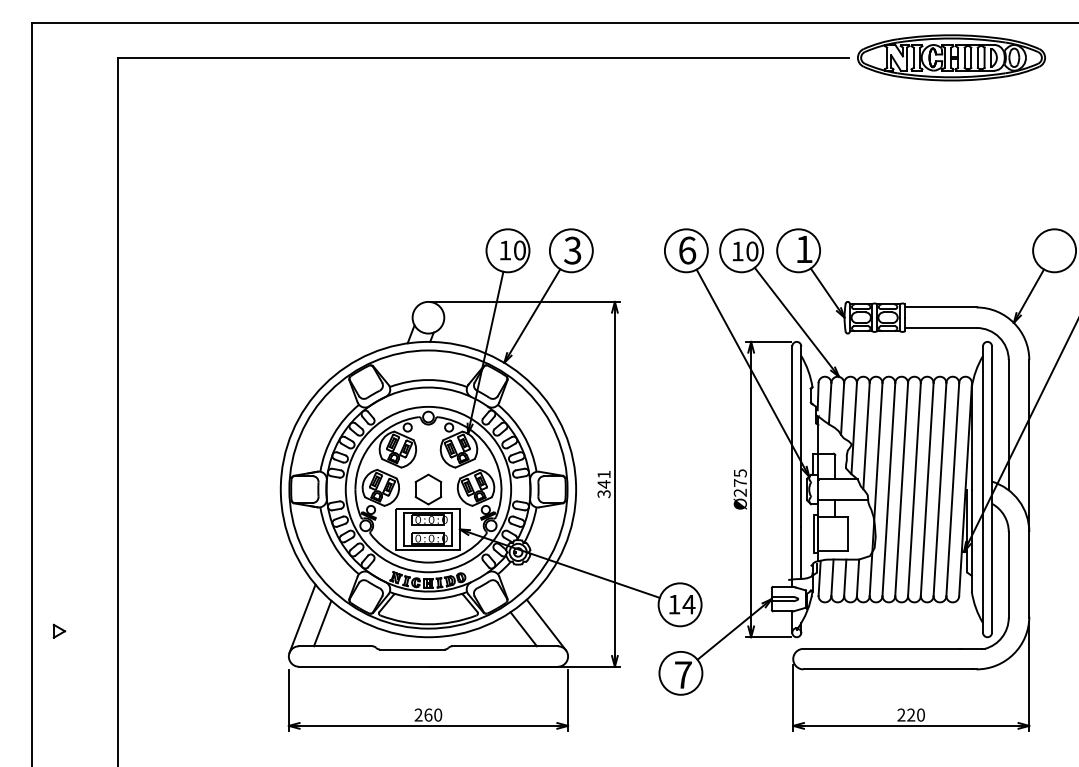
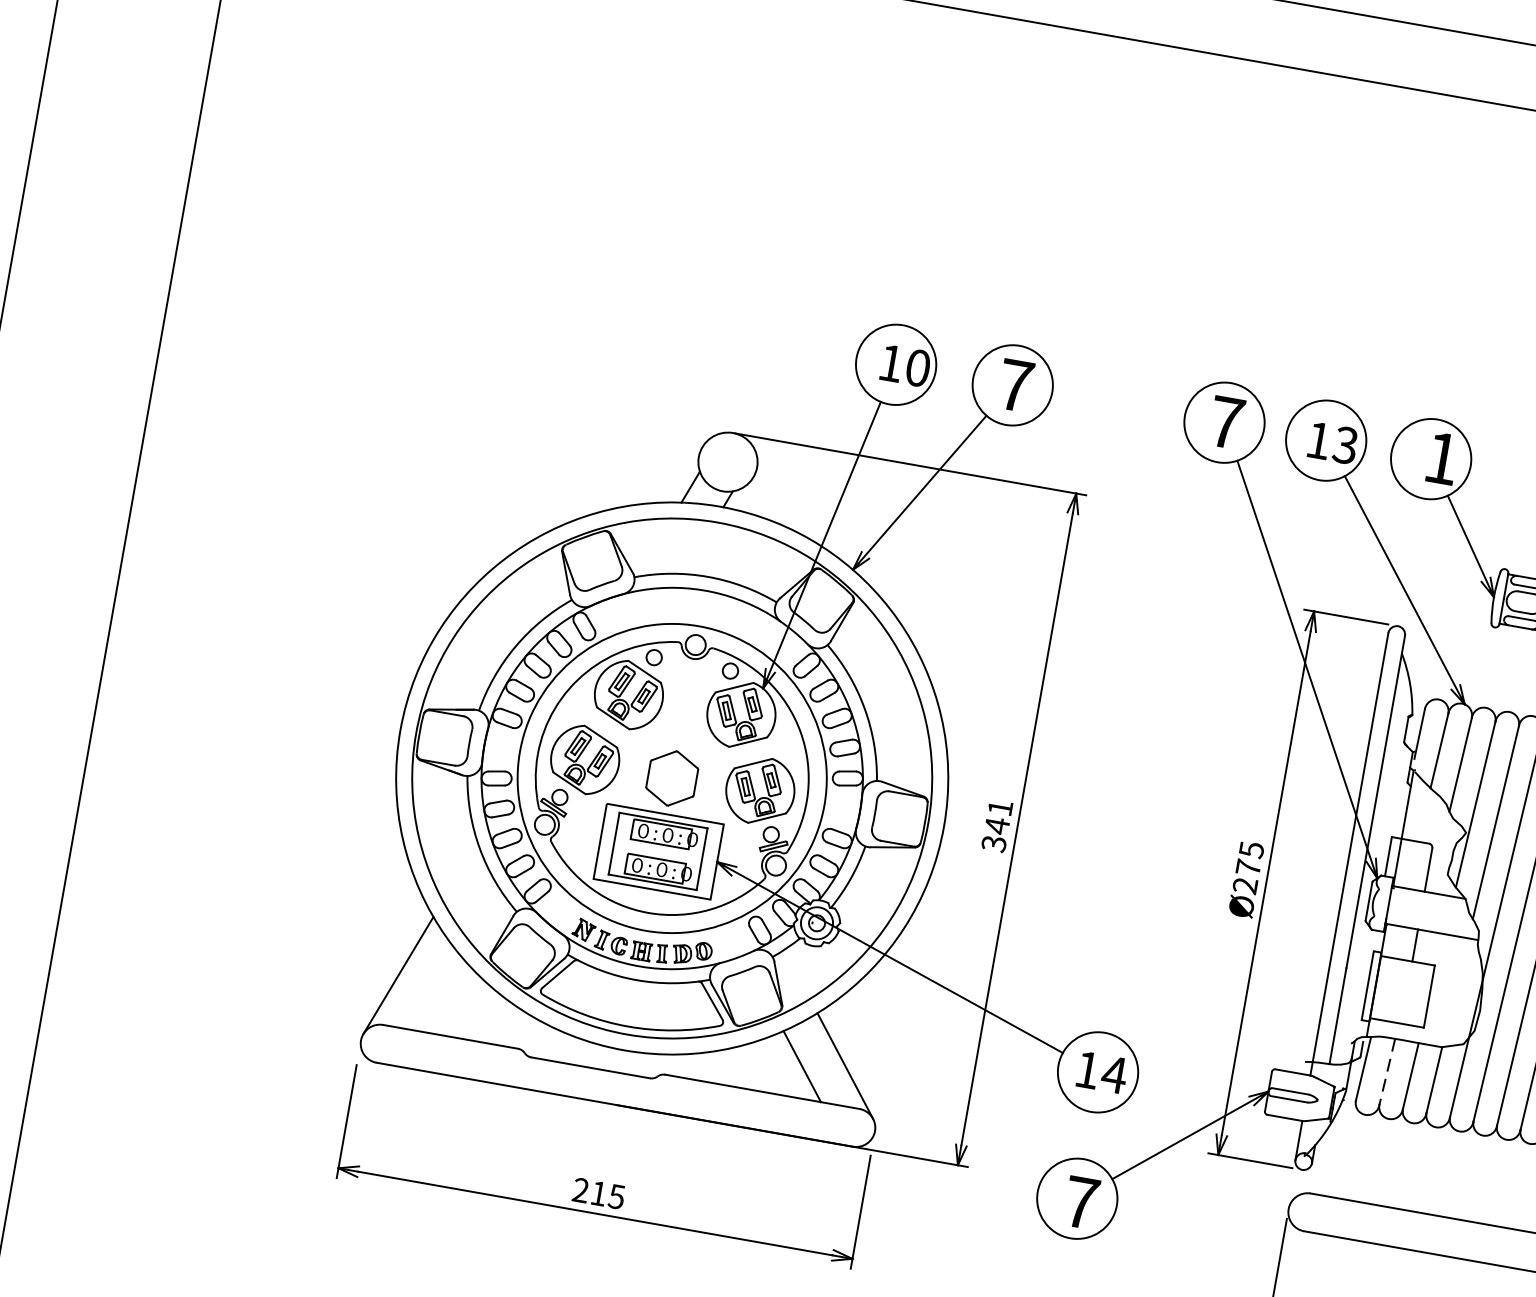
text: (572, 250) -> (1014, 385), 3 -> 7
text: (687, 250) -> (1226, 422), 6 -> 7
text: (752, 251) -> (1345, 445), 10 -> 13
line: (832, 578) -> (1387, 1073), solid -> dashed
line: (322, 623) -> (433, 990), removed
text: (433, 714) -> (608, 1194), 260 -> 215

